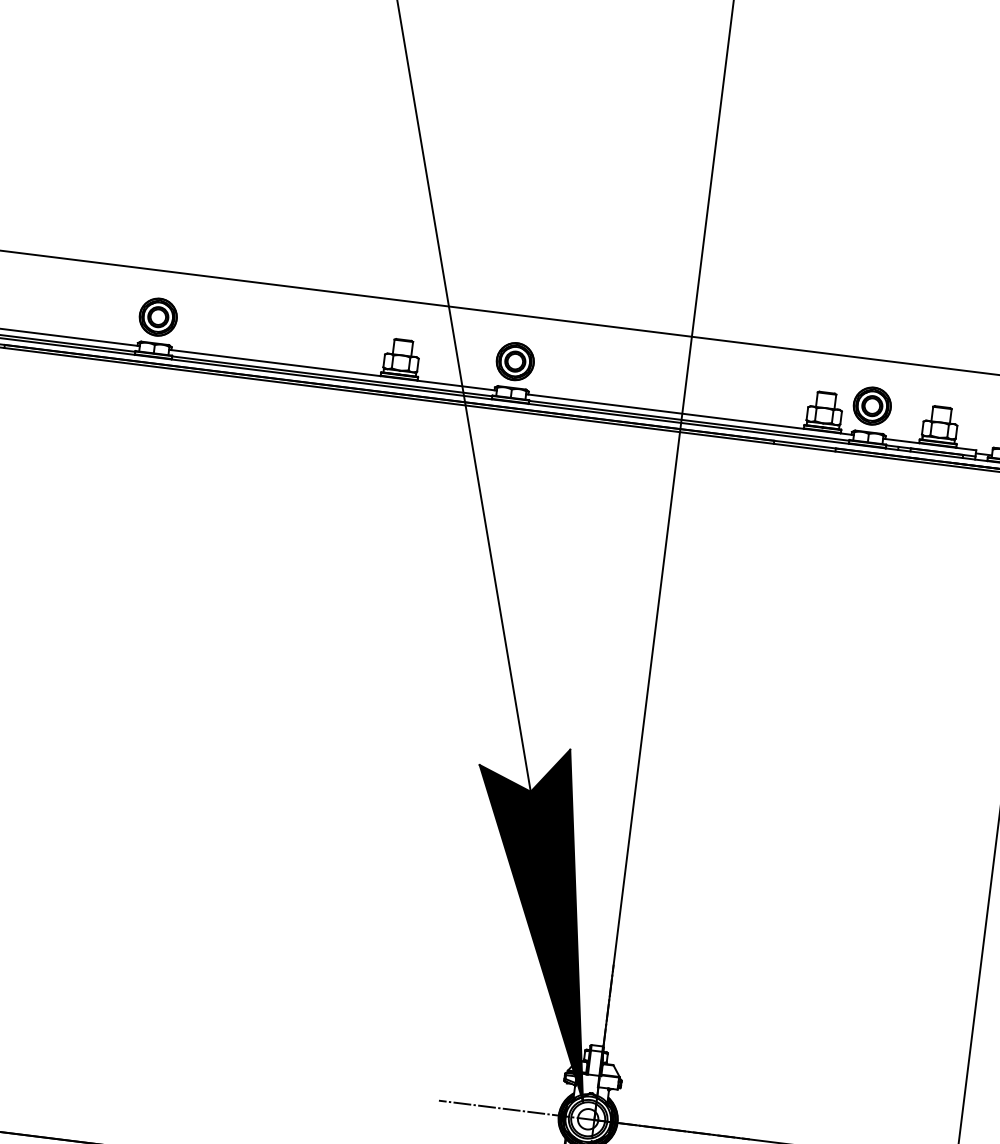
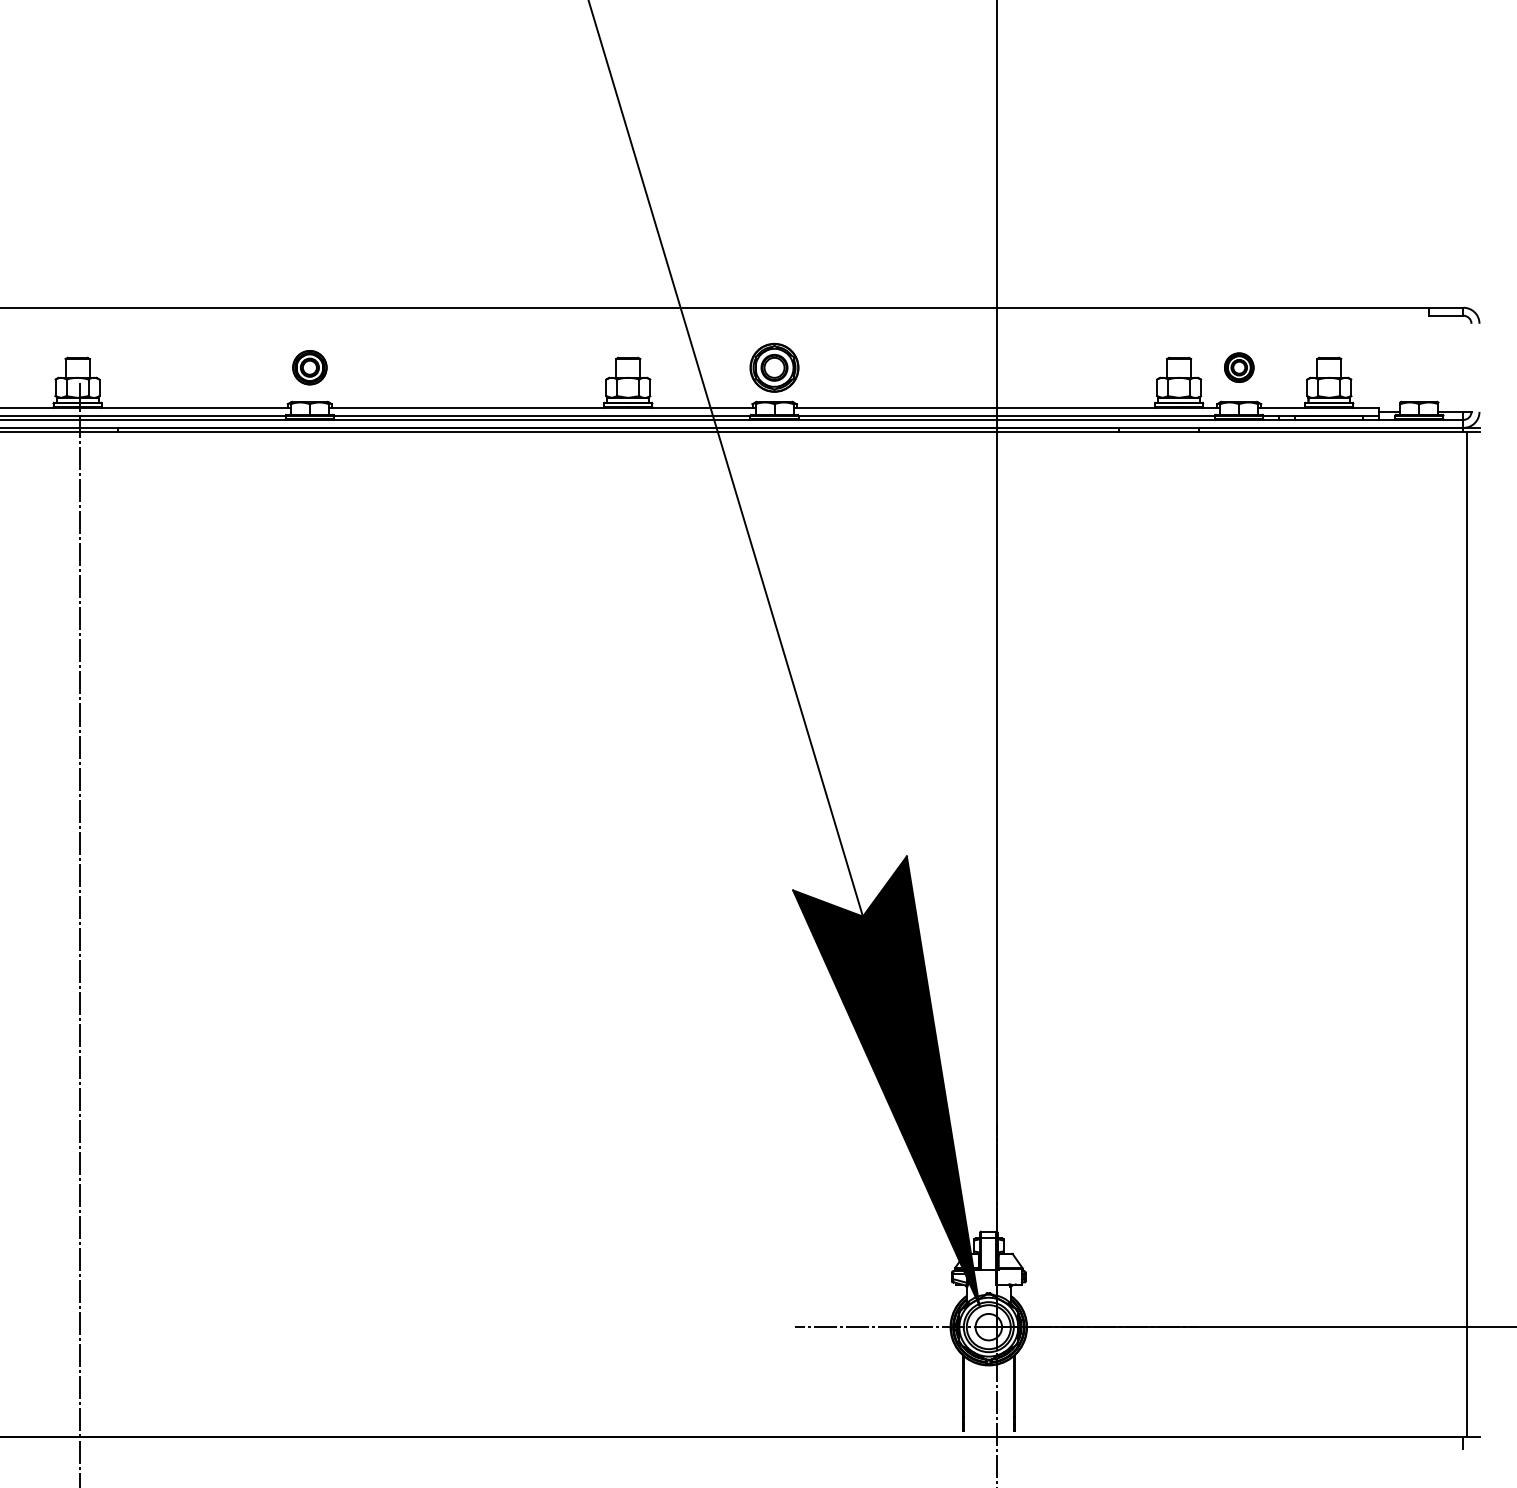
part: (158, 316) -> (309, 367), size x0.7
part: (872, 405) -> (1239, 367), size x0.6

